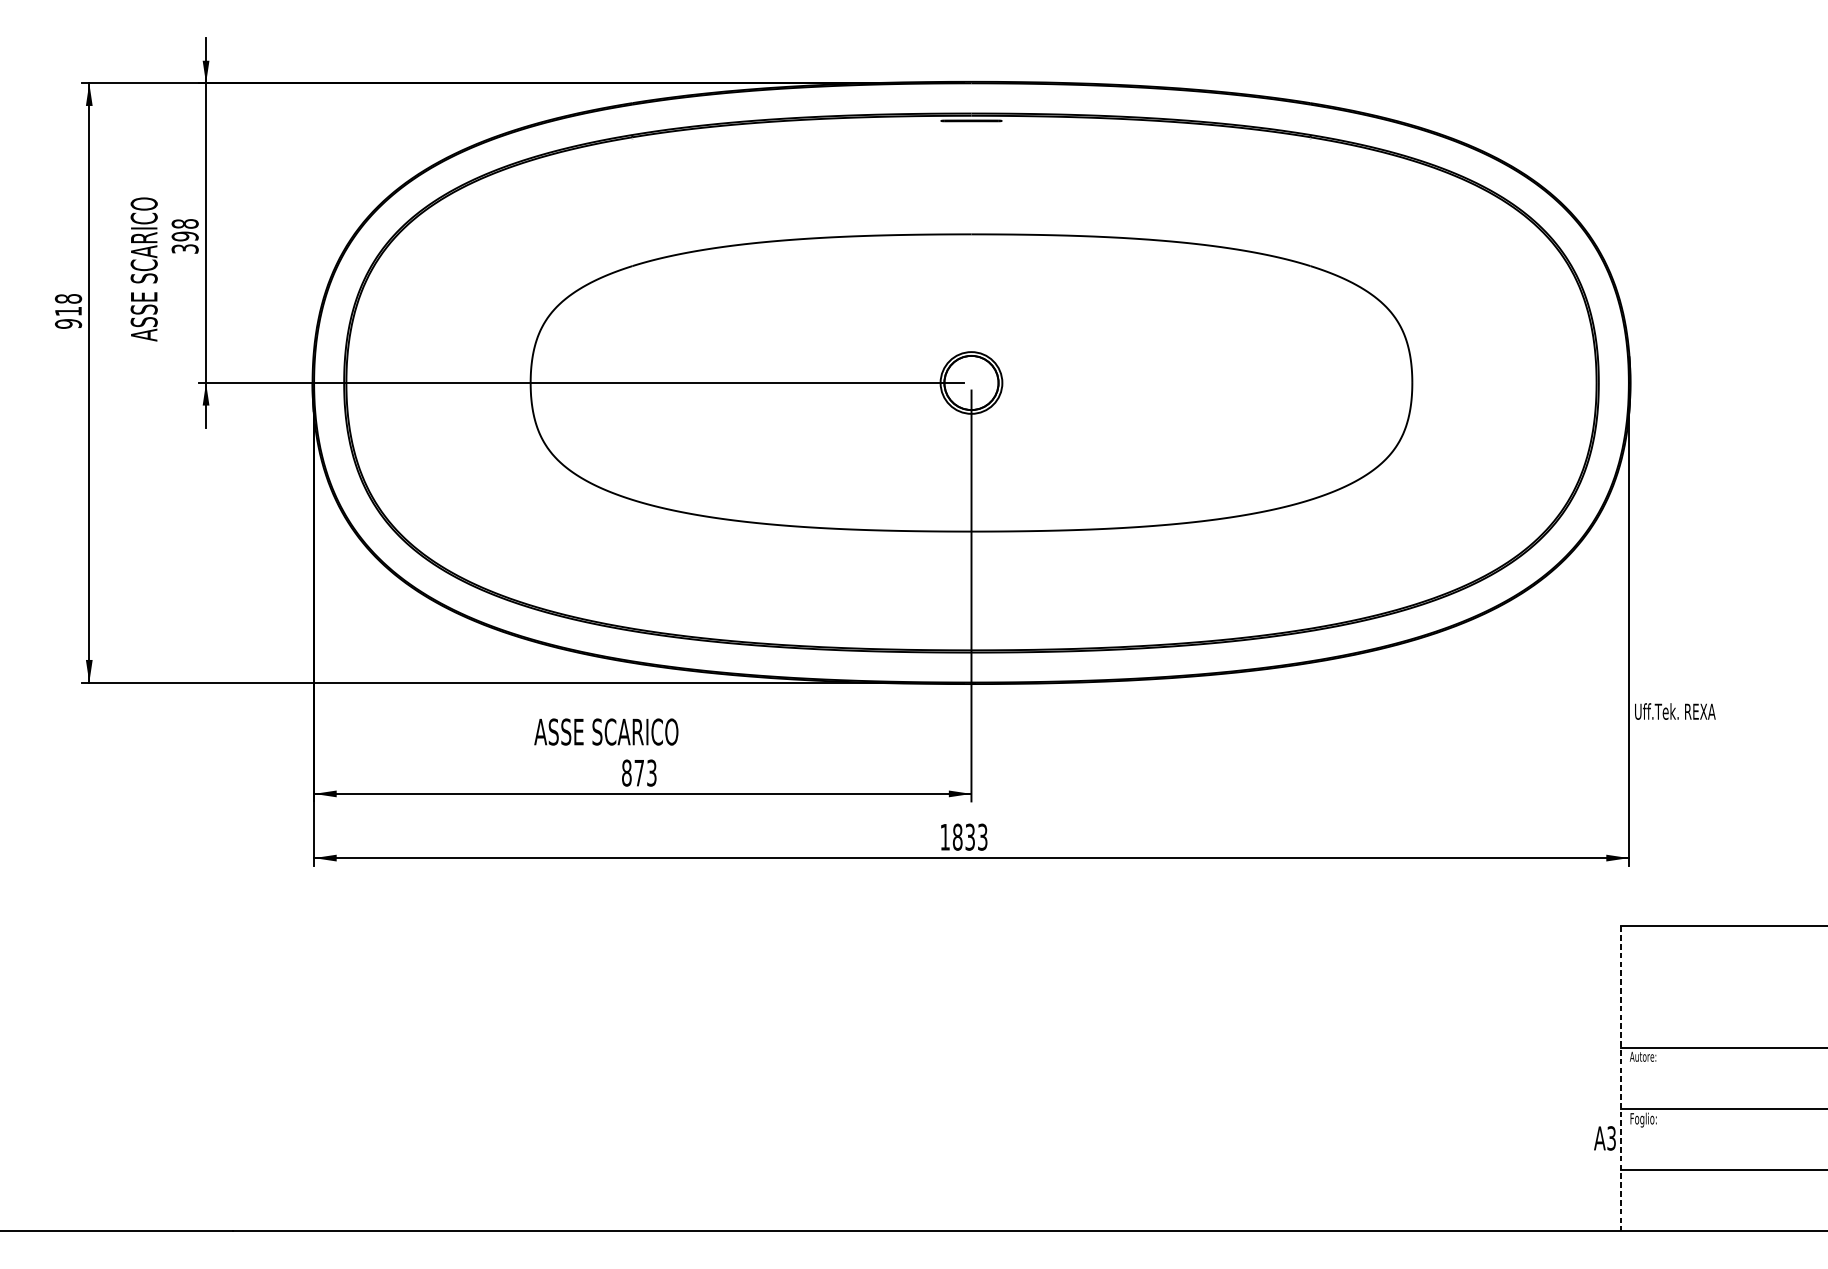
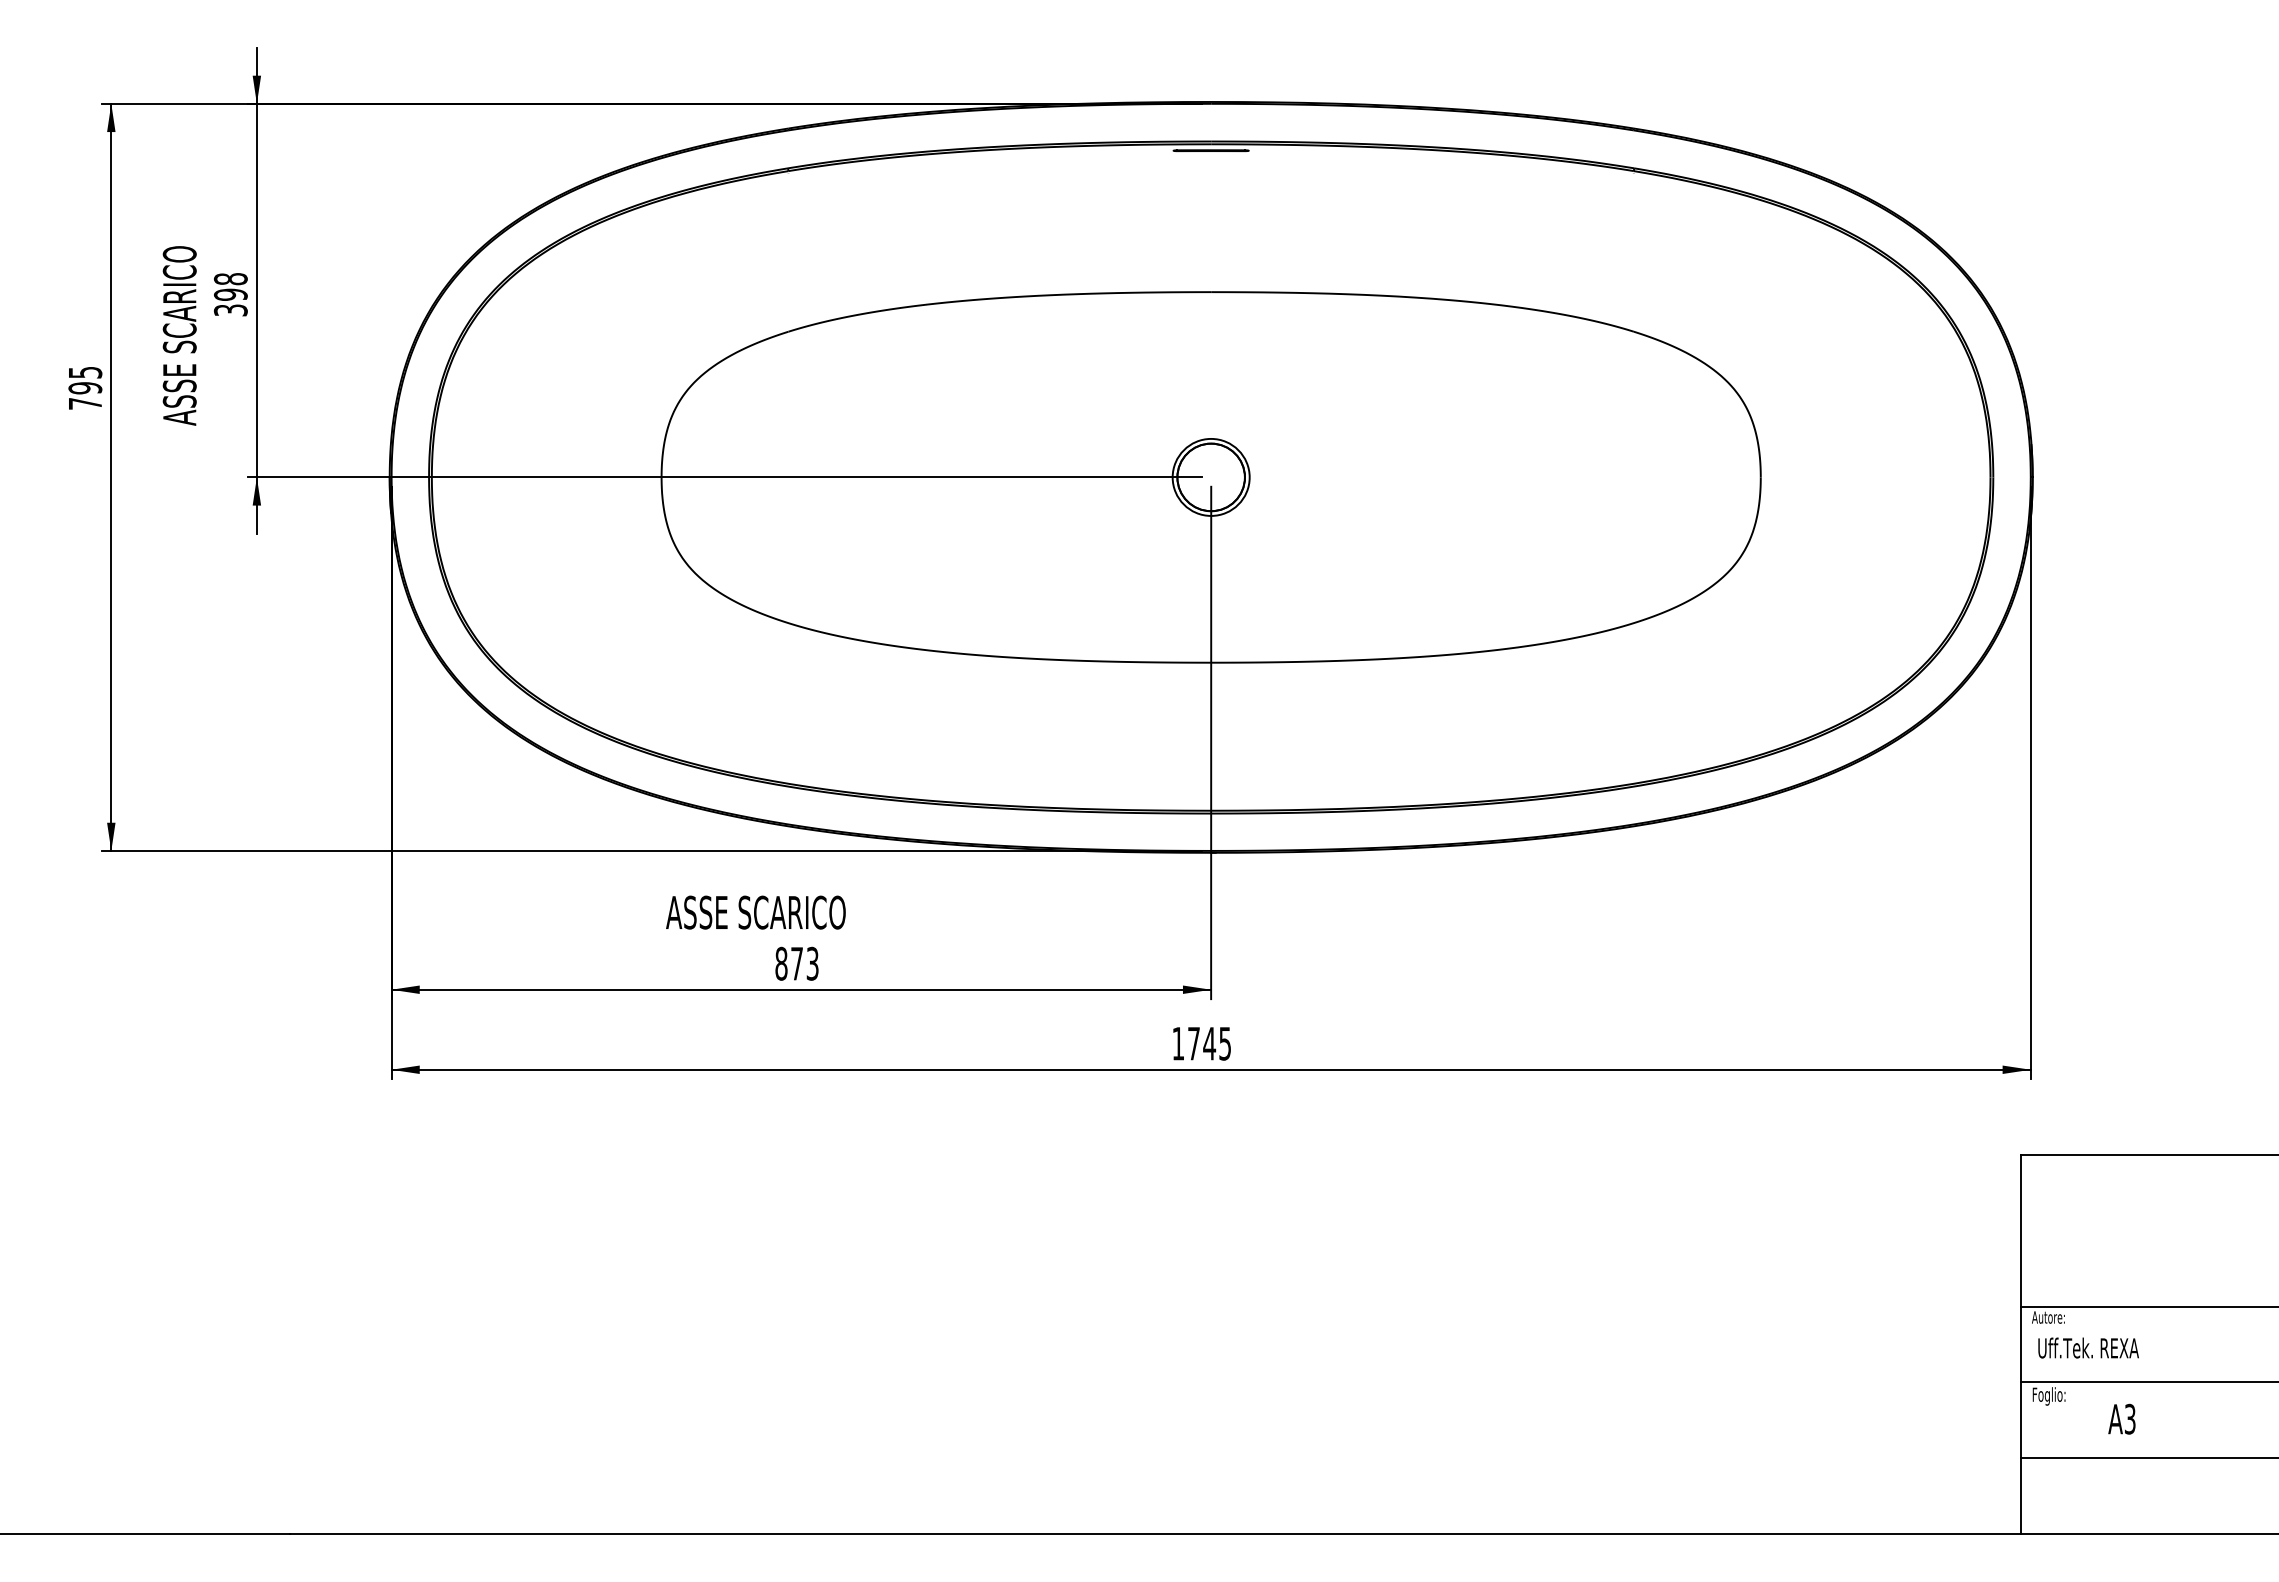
text: (68, 311) -> (85, 388), 918 -> 795
text: (1675, 711) -> (2088, 1347), moved
text: (970, 837) -> (1209, 1043), 1833 -> 1745
line: (1621, 1078) -> (2021, 1344), dashed -> solid
text: (1604, 1137) -> (2121, 1418), moved

